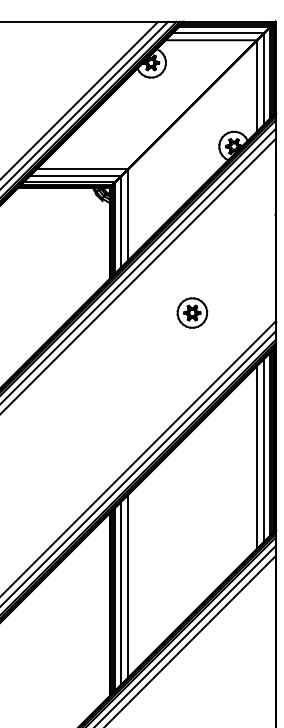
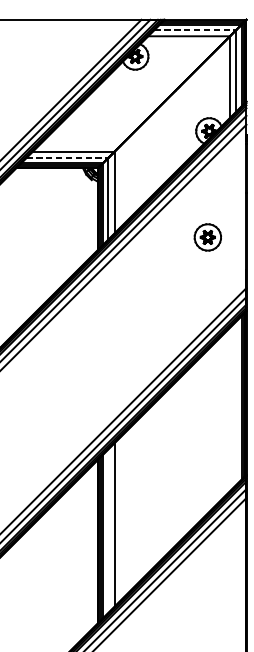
line: (218, 33) -> (195, 30), solid -> dashed
line: (75, 176) -> (67, 158), solid -> dashed
part: (192, 312) -> (207, 236), moved
line: (264, 450) -> (236, 403), removed
line: (257, 457) -> (230, 409), removed
line: (120, 593) -> (107, 531), removed

